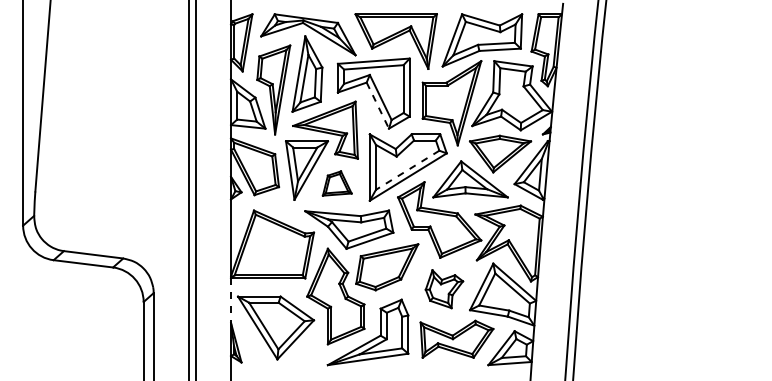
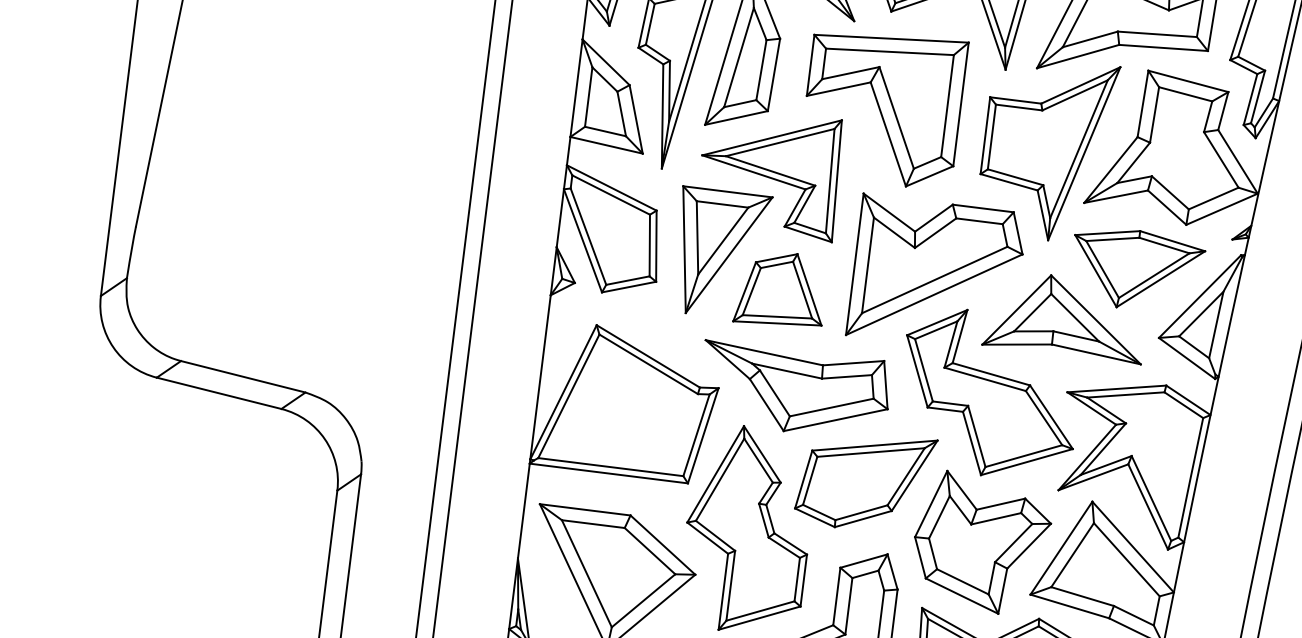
line: (377, 105) -> (887, 134), dashed -> solid
line: (407, 170) -> (934, 280), dashed -> solid
part: (336, 183) -> (779, 289), size x1.43
part: (444, 288) -> (981, 541), size x1.67
line: (231, 301) -> (524, 512), dashed -> solid

